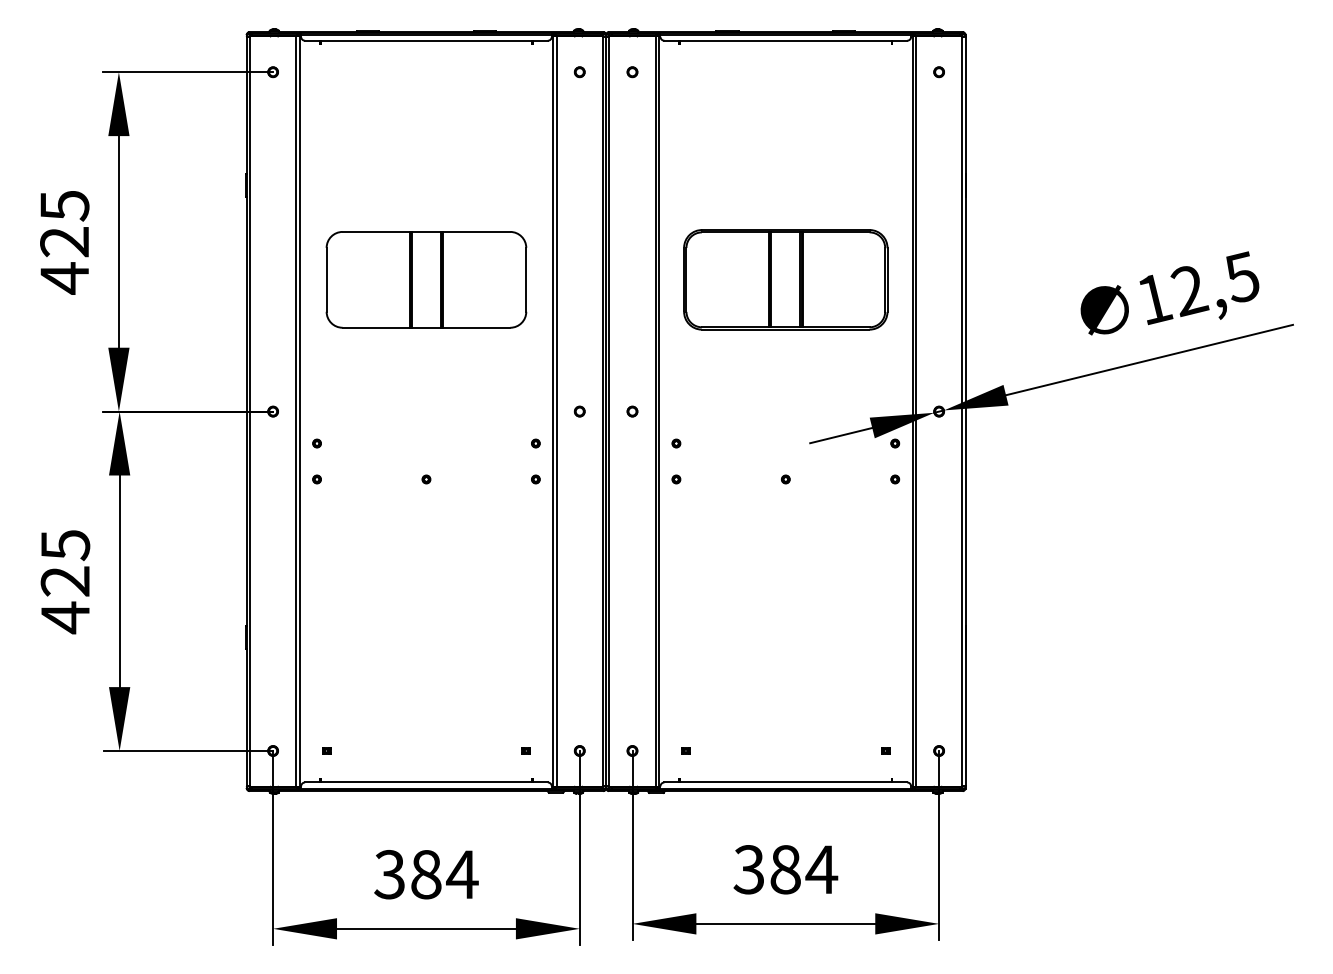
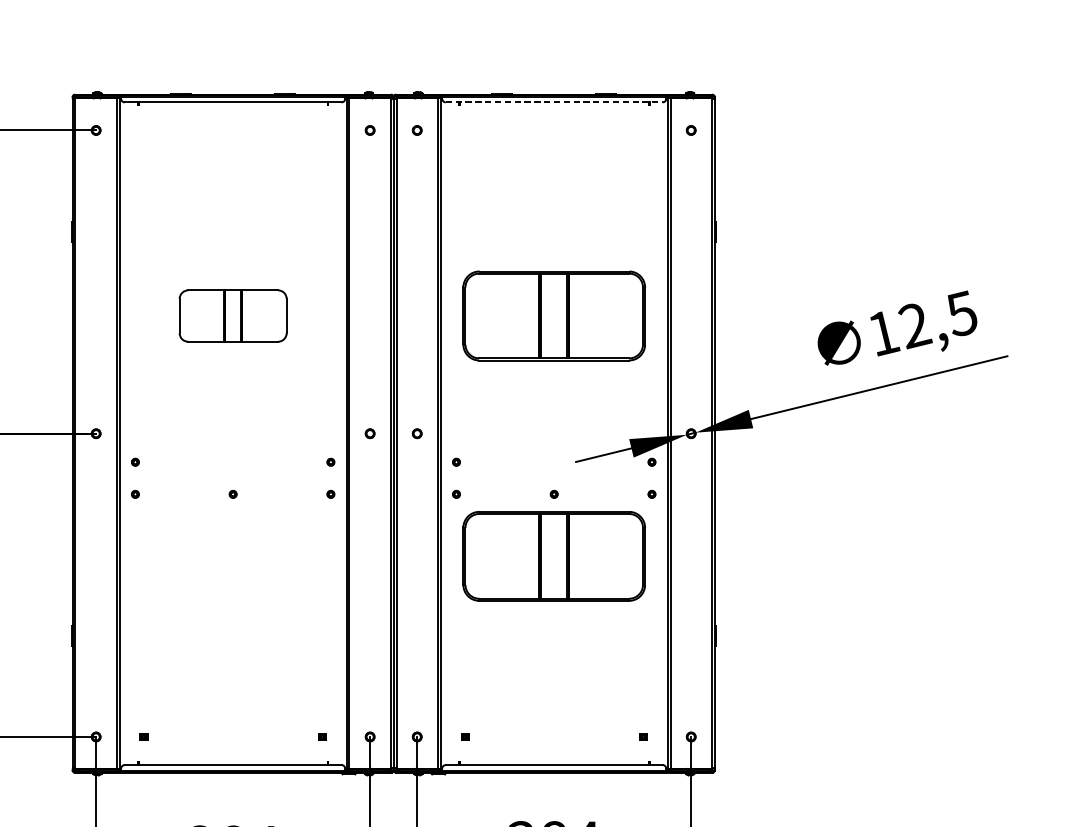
line: (786, 40) -> (554, 102), solid -> dashed
part: (426, 279) -> (233, 315), size x0.6
part: (785, 548) -> (553, 556), added

